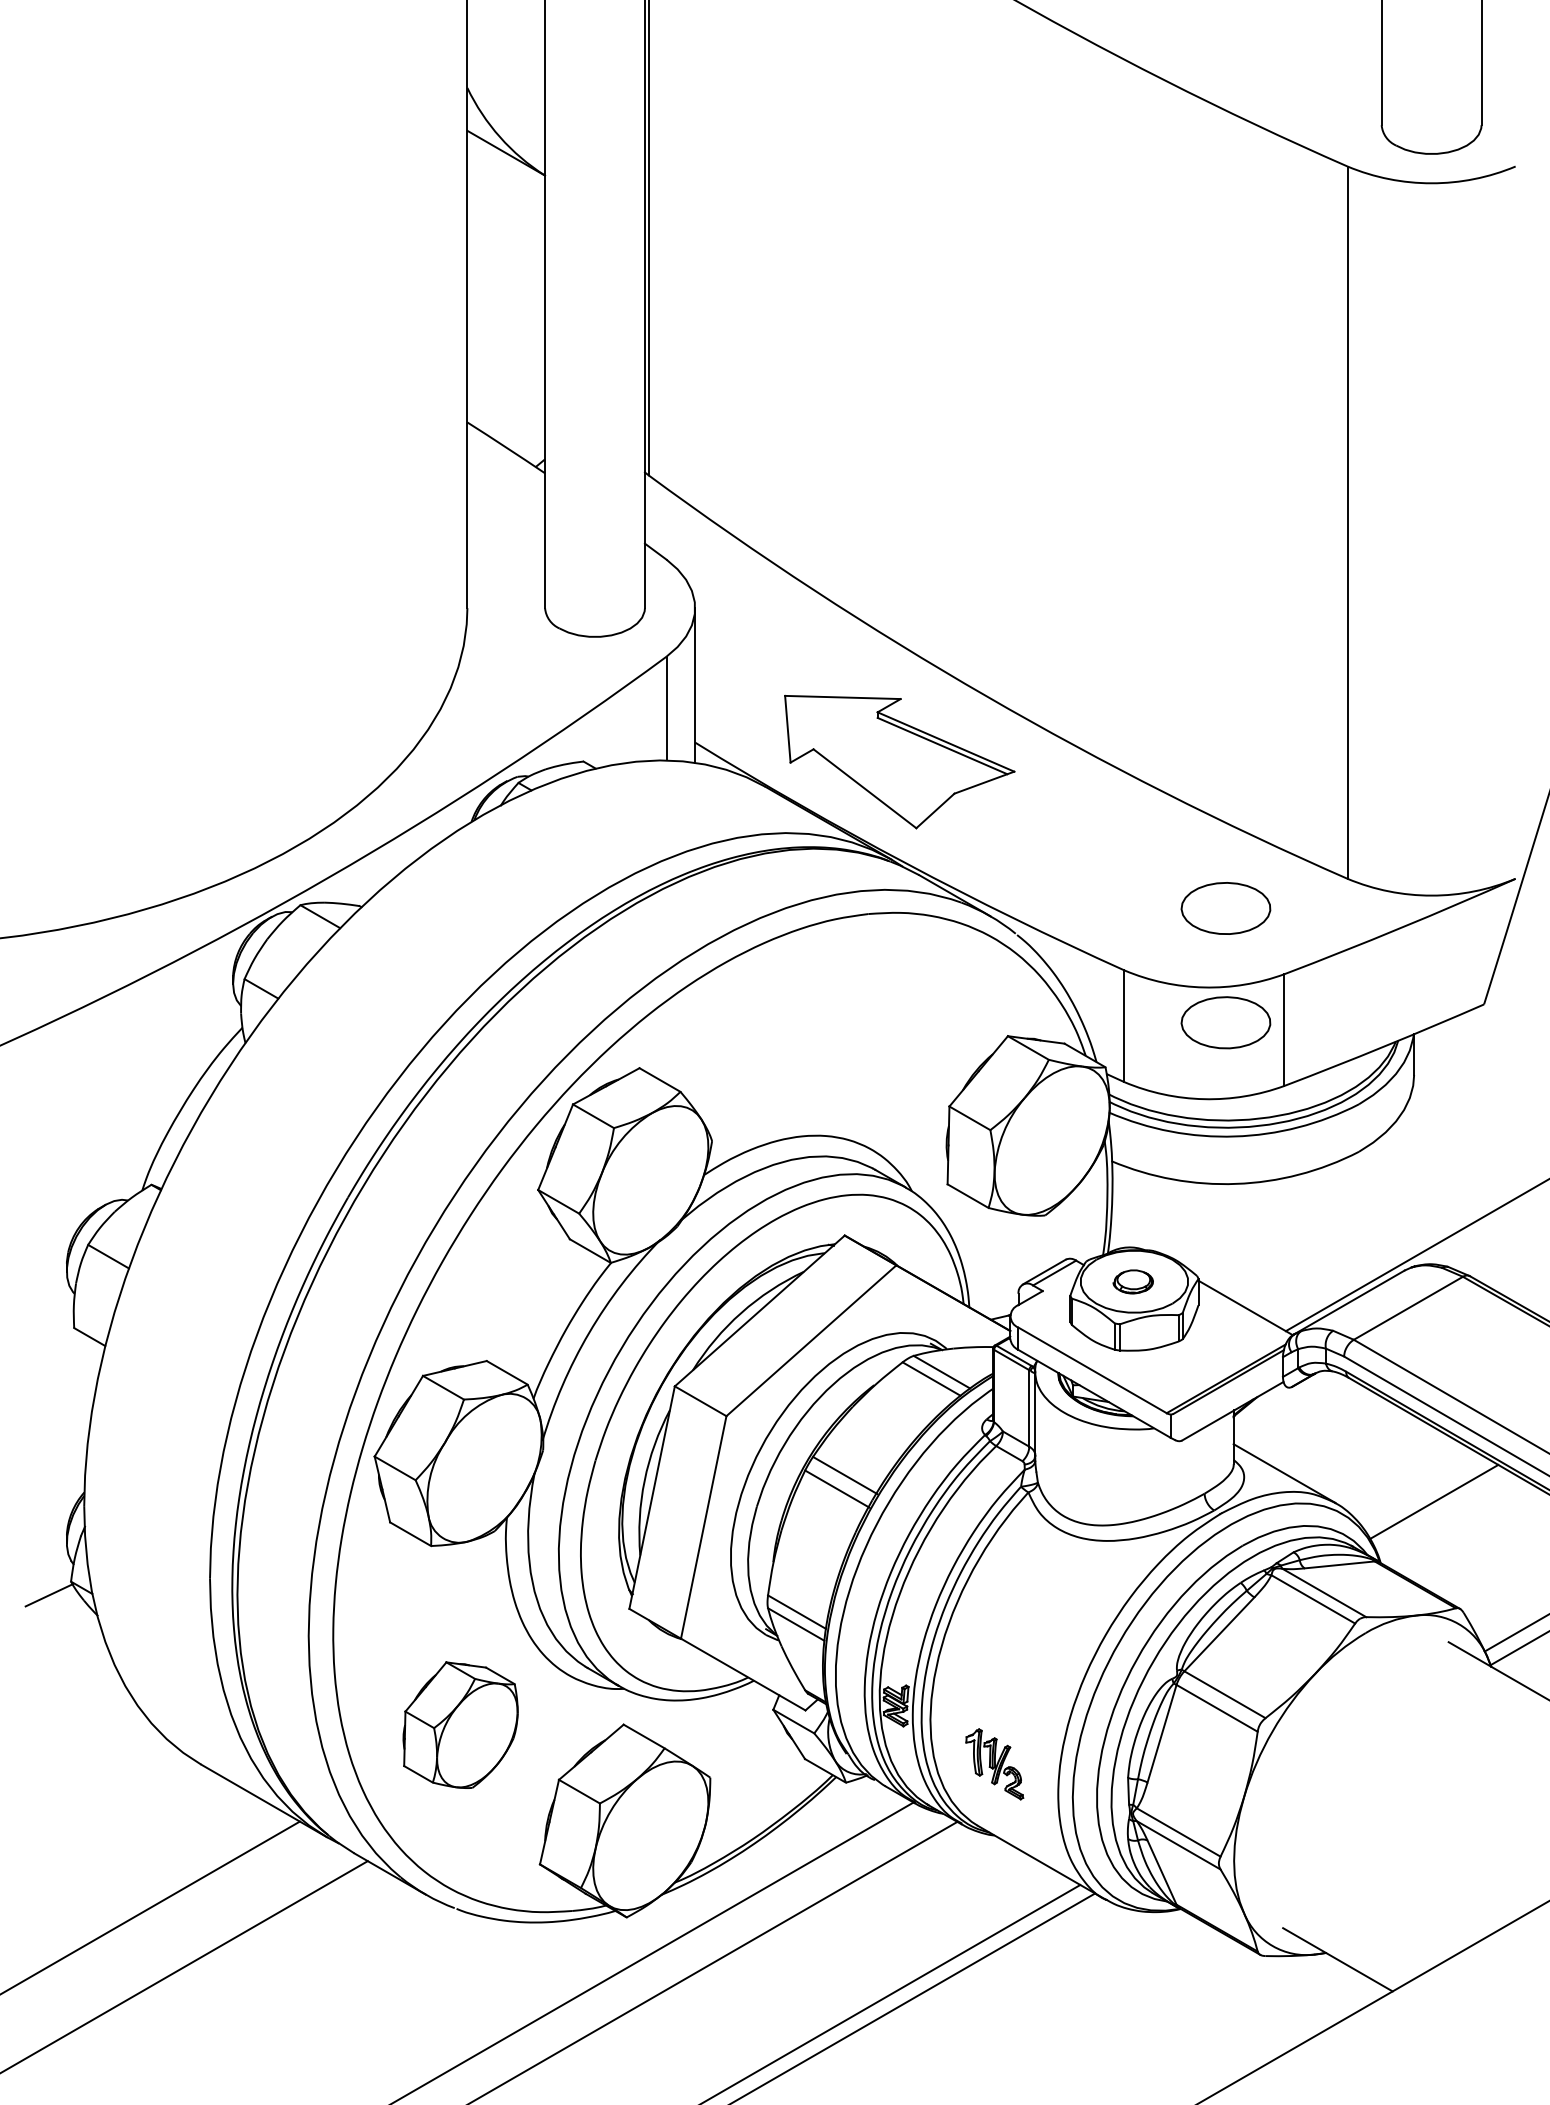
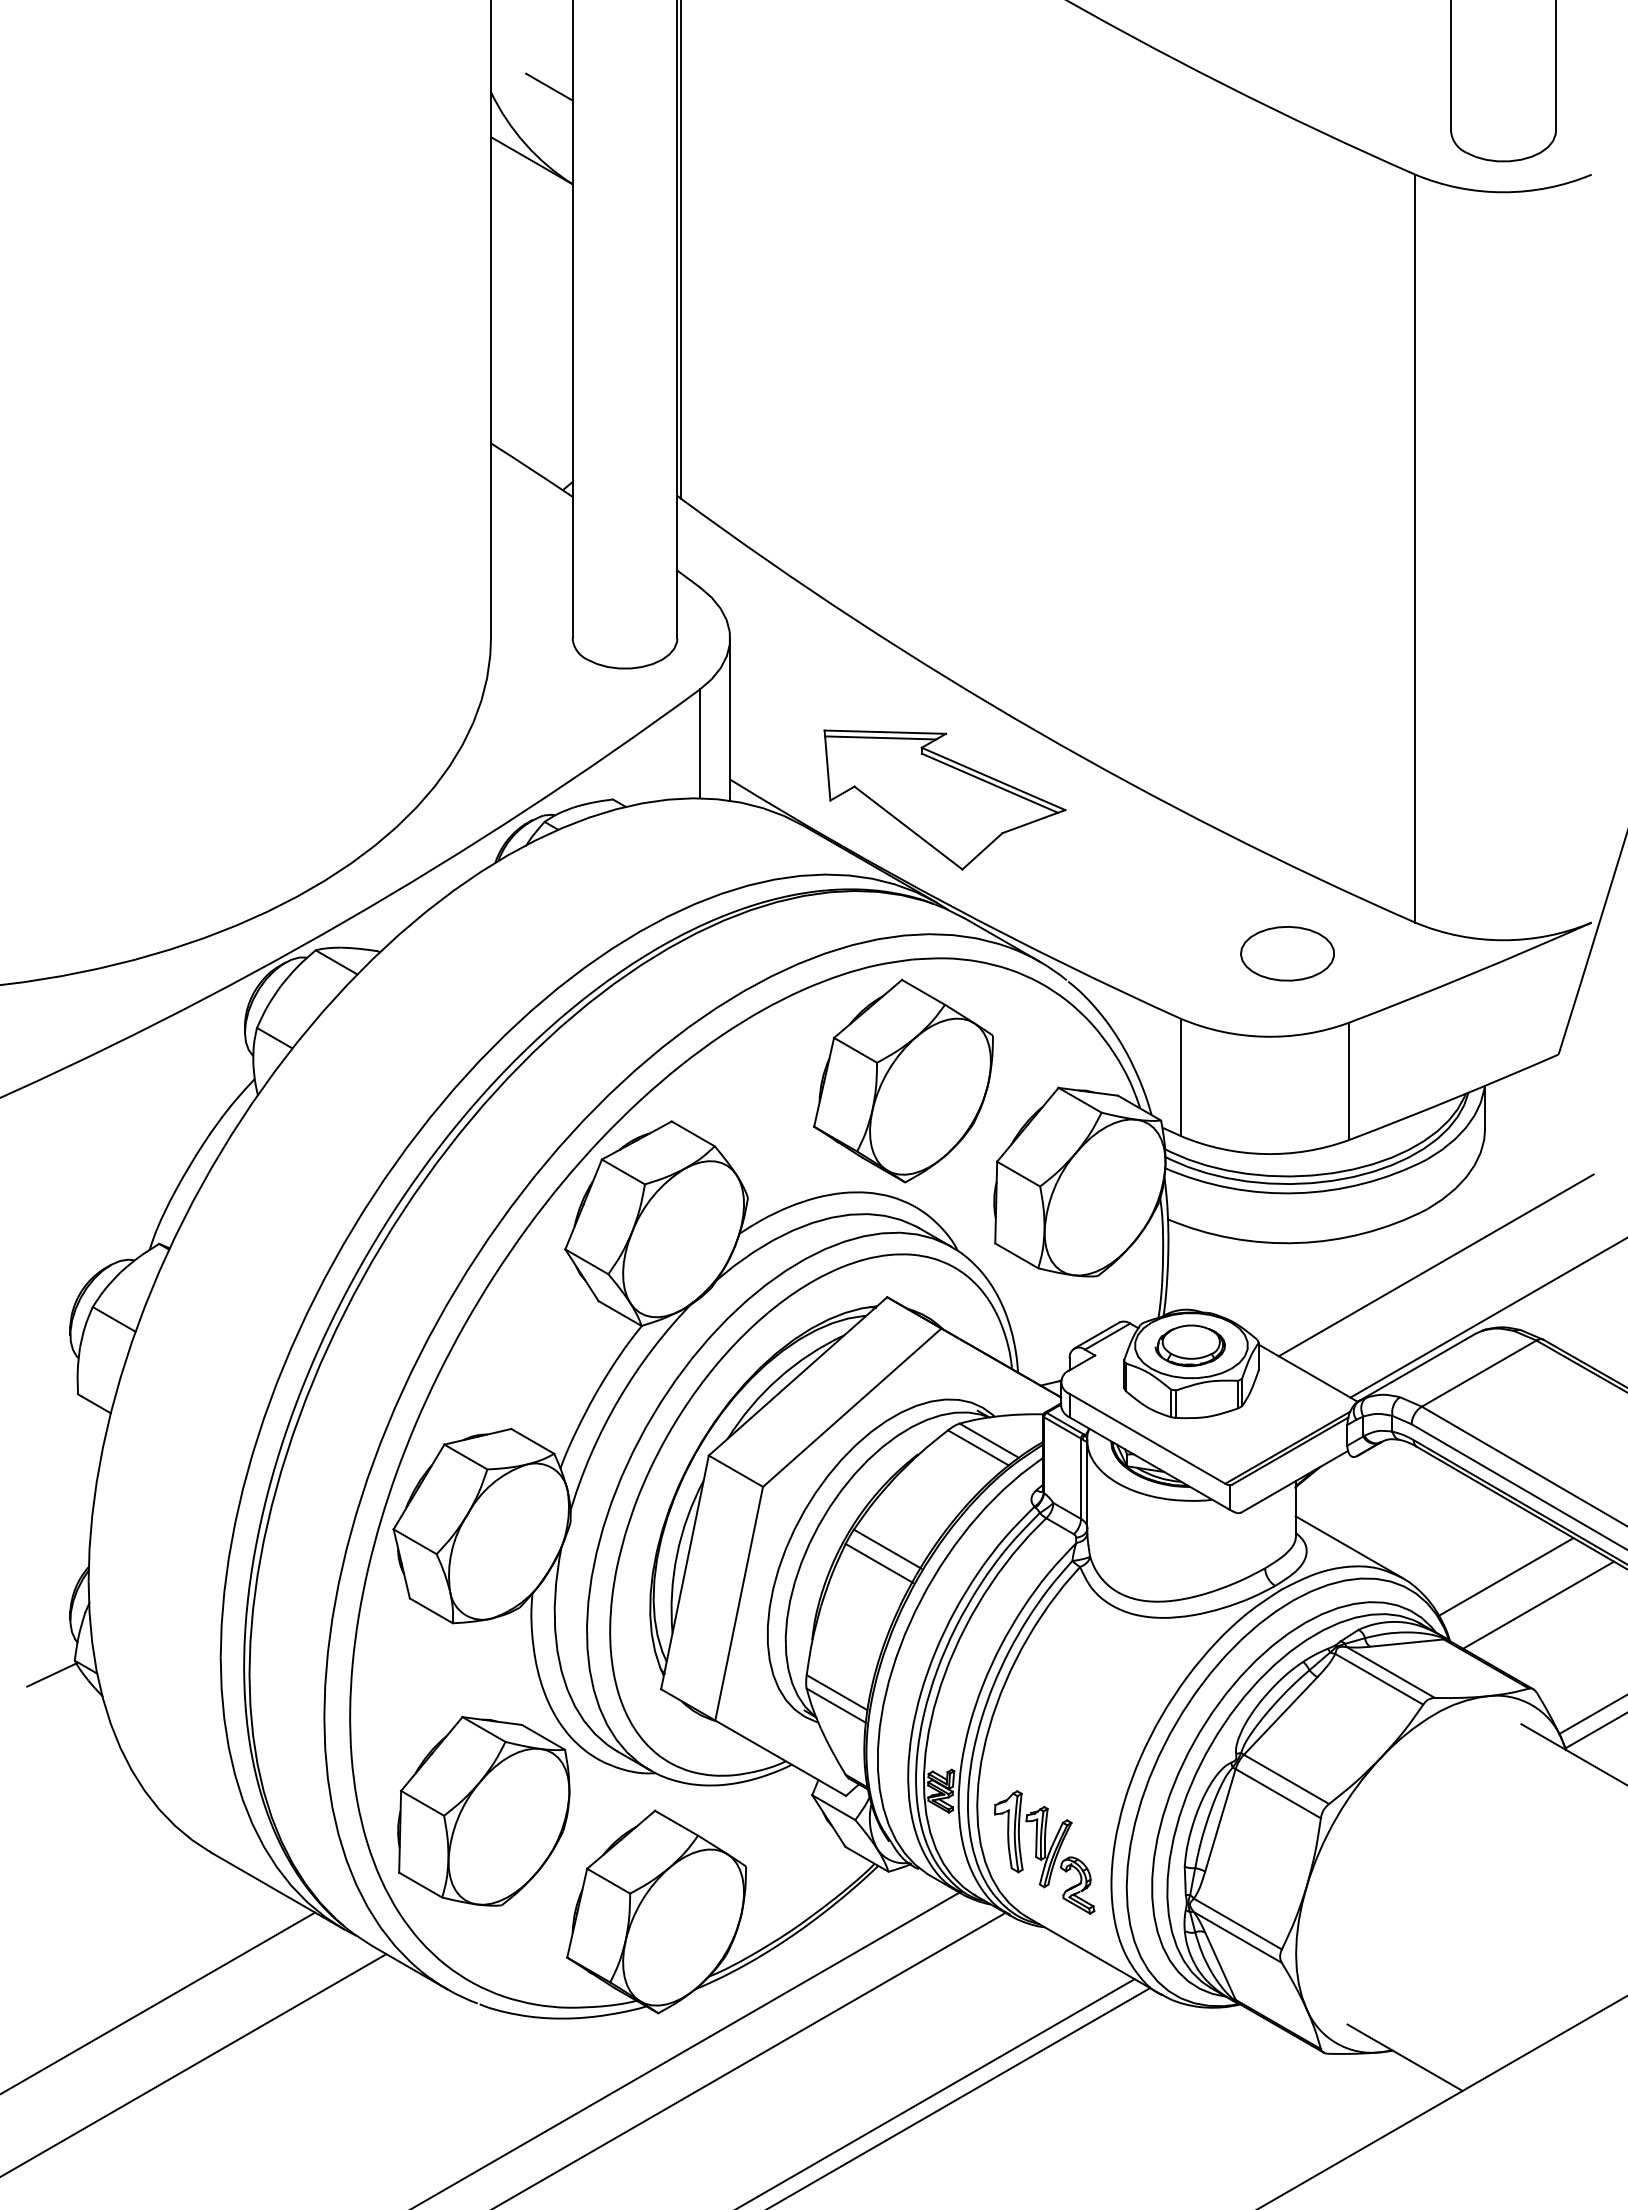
line: (523, 82) -> (549, 86), added
line: (838, 702) -> (880, 737), added
part: (1225, 1022) -> (1287, 1073), removed
part: (860, 1029) -> (903, 1080), added
line: (1366, 1205) -> (1435, 1265), added
part: (1132, 1281) -> (1189, 1345), size x1.67
line: (1464, 1528) -> (1538, 1604), added
part: (460, 1725) -> (483, 1811), size x1.43
part: (994, 1764) -> (1044, 1852), size x1.67

